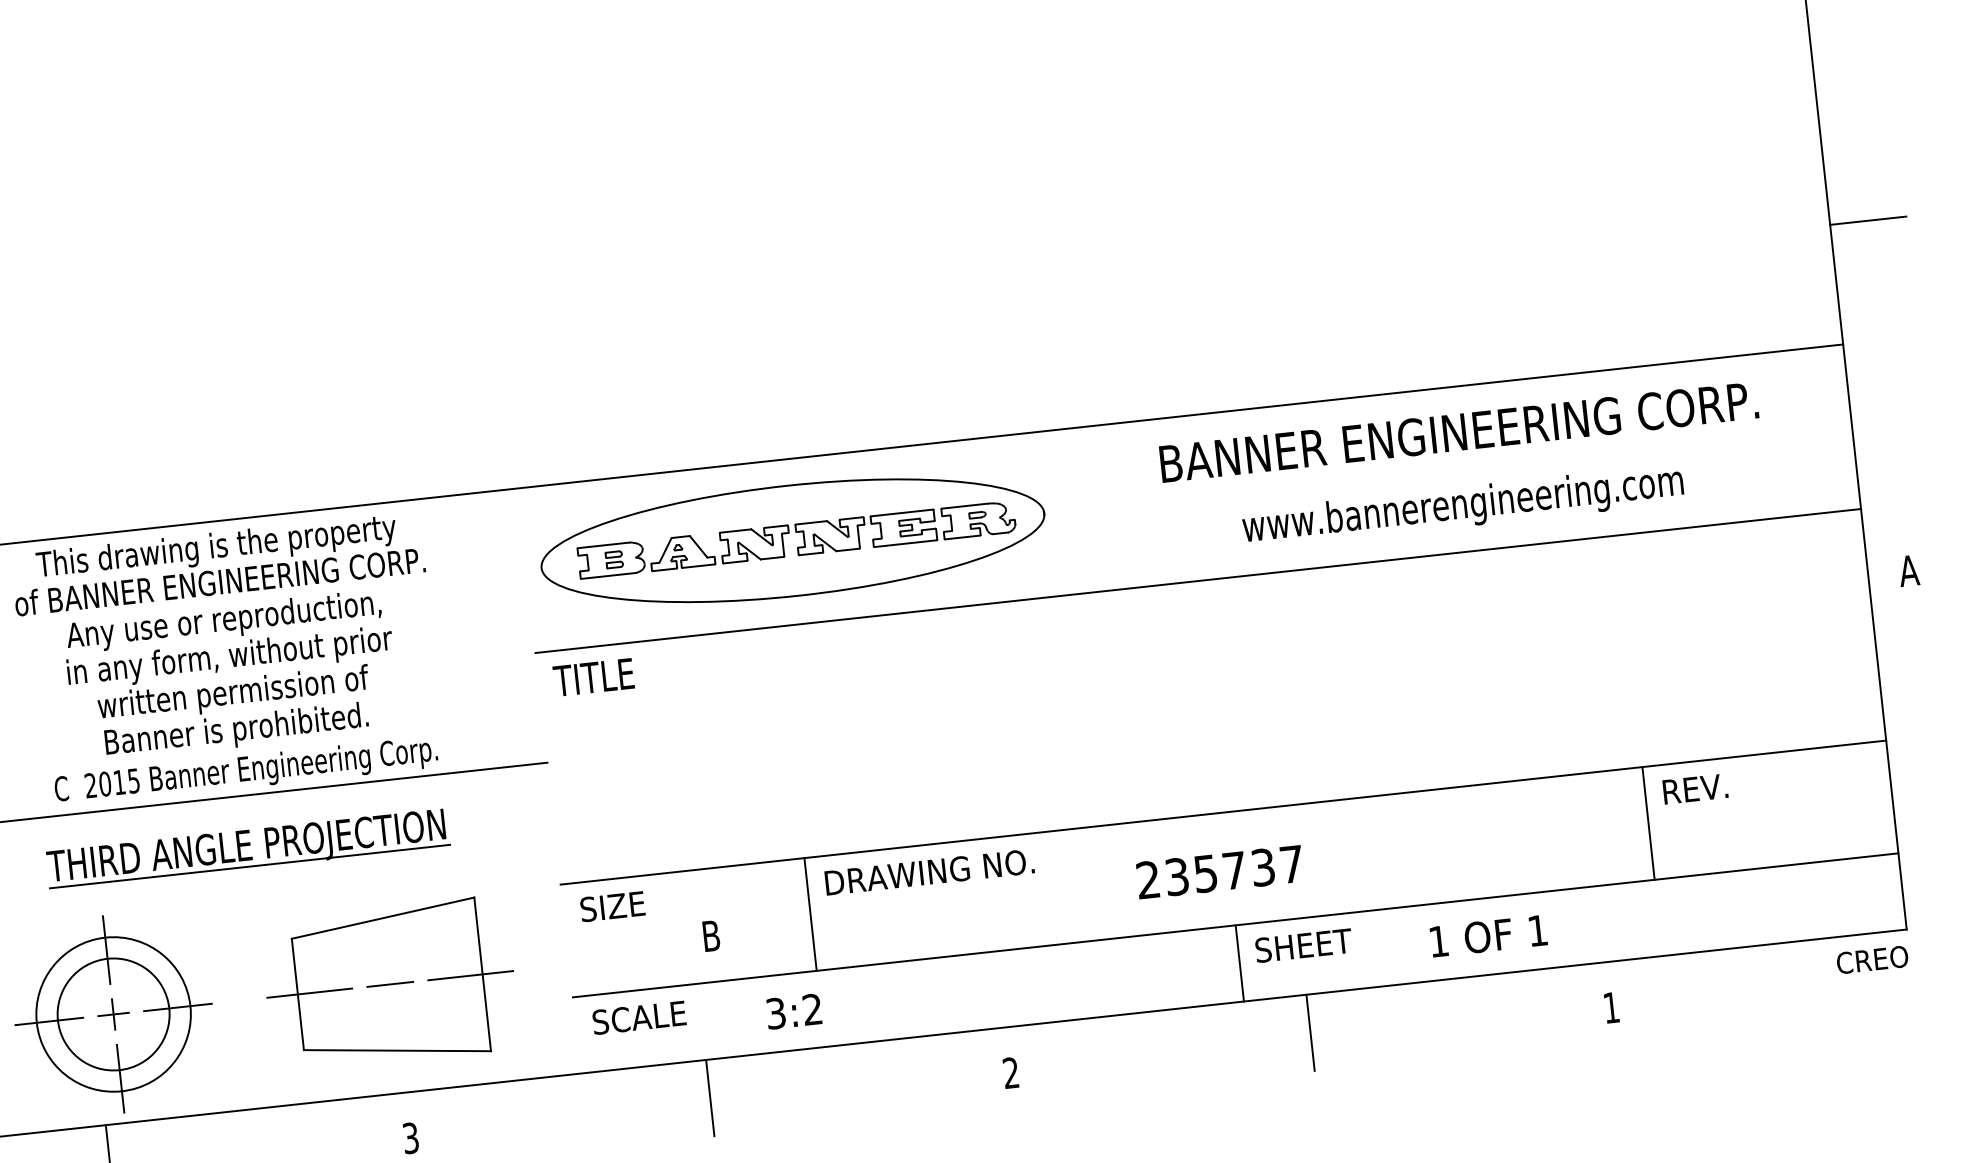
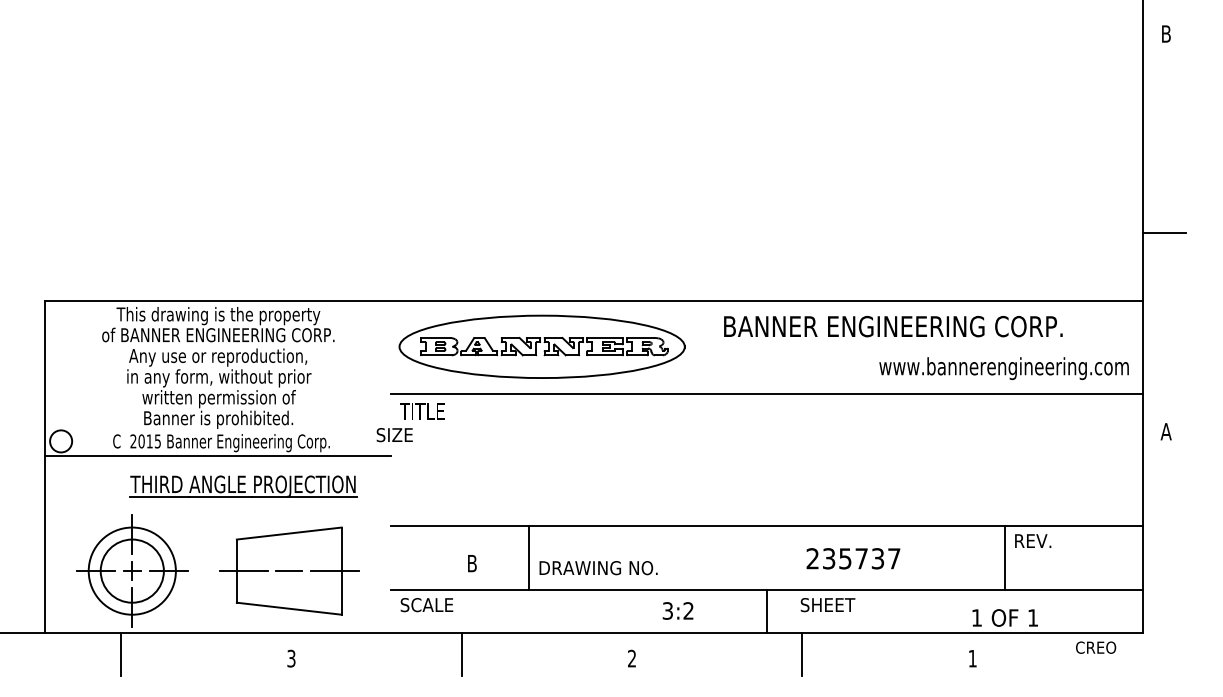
text: (1459, 432) -> (893, 326), moved
text: (1462, 506) -> (1003, 368), moved
part: (247, 848) -> (243, 486), moved
text: (1220, 871) -> (853, 558), moved
text: (929, 872) -> (598, 568), moved
text: (612, 907) -> (394, 435), moved
text: (1487, 935) -> (1004, 617), moved
text: (1303, 946) -> (827, 605), moved
text: (1873, 959) -> (1096, 647), moved
text: (792, 1010) -> (677, 610), moved

